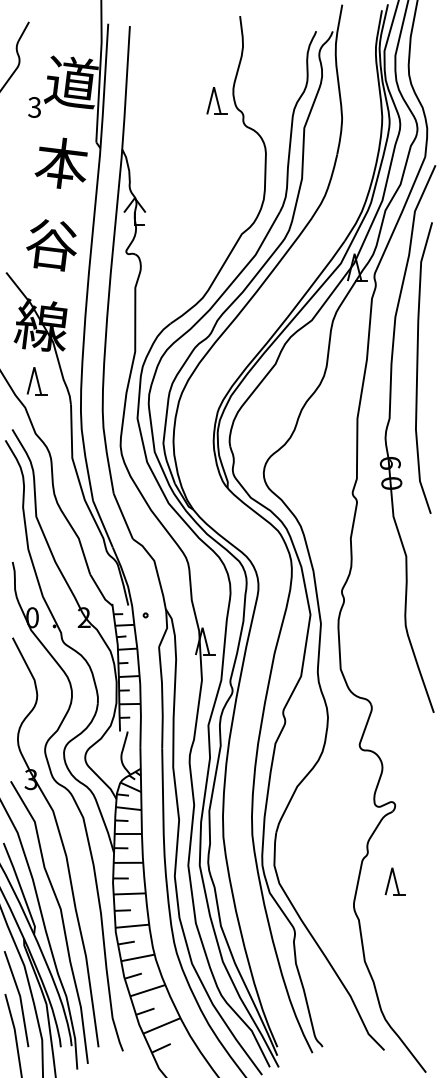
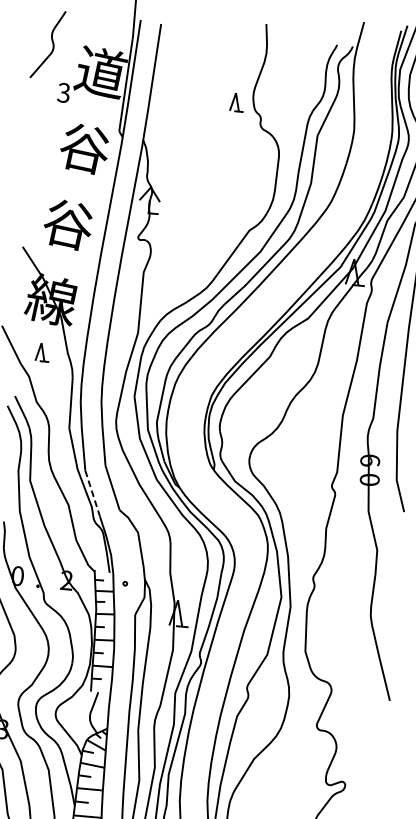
part: (216, 100) -> (236, 102), size x0.7
text: (60, 163) -> (83, 148), 本 -> 谷
part: (36, 381) -> (42, 352), size x0.7
line: (103, 524) -> (93, 493), solid -> dashed

